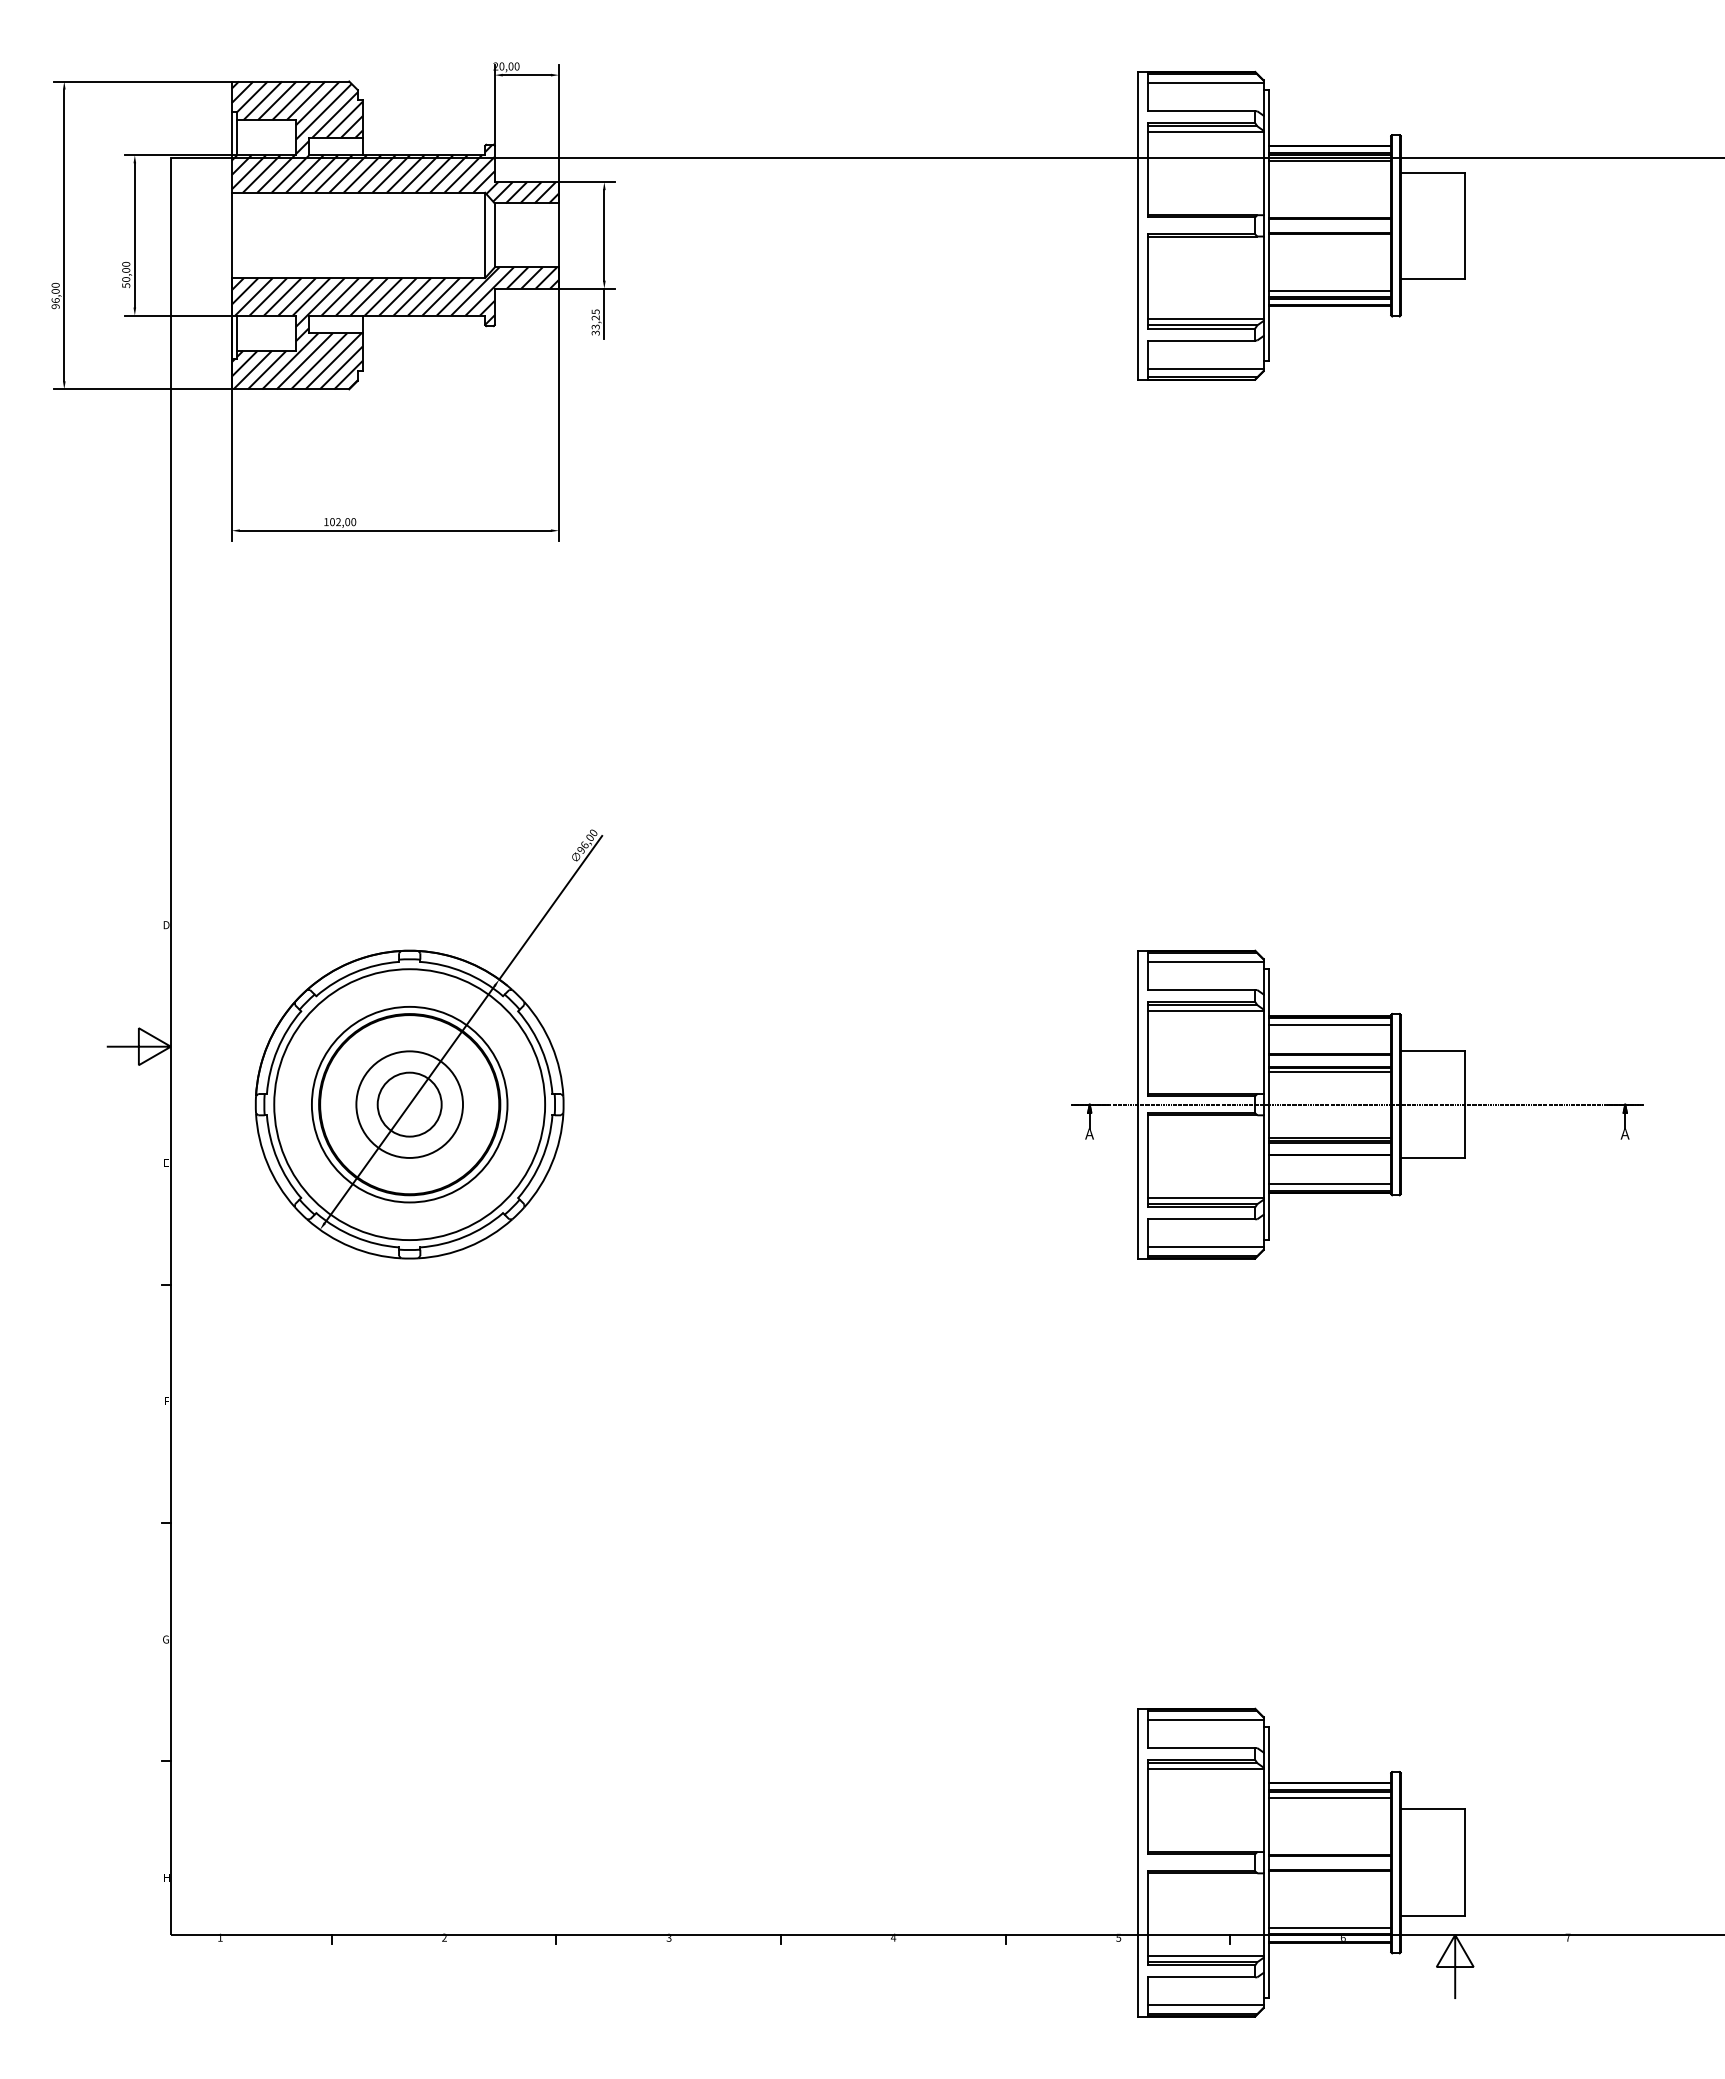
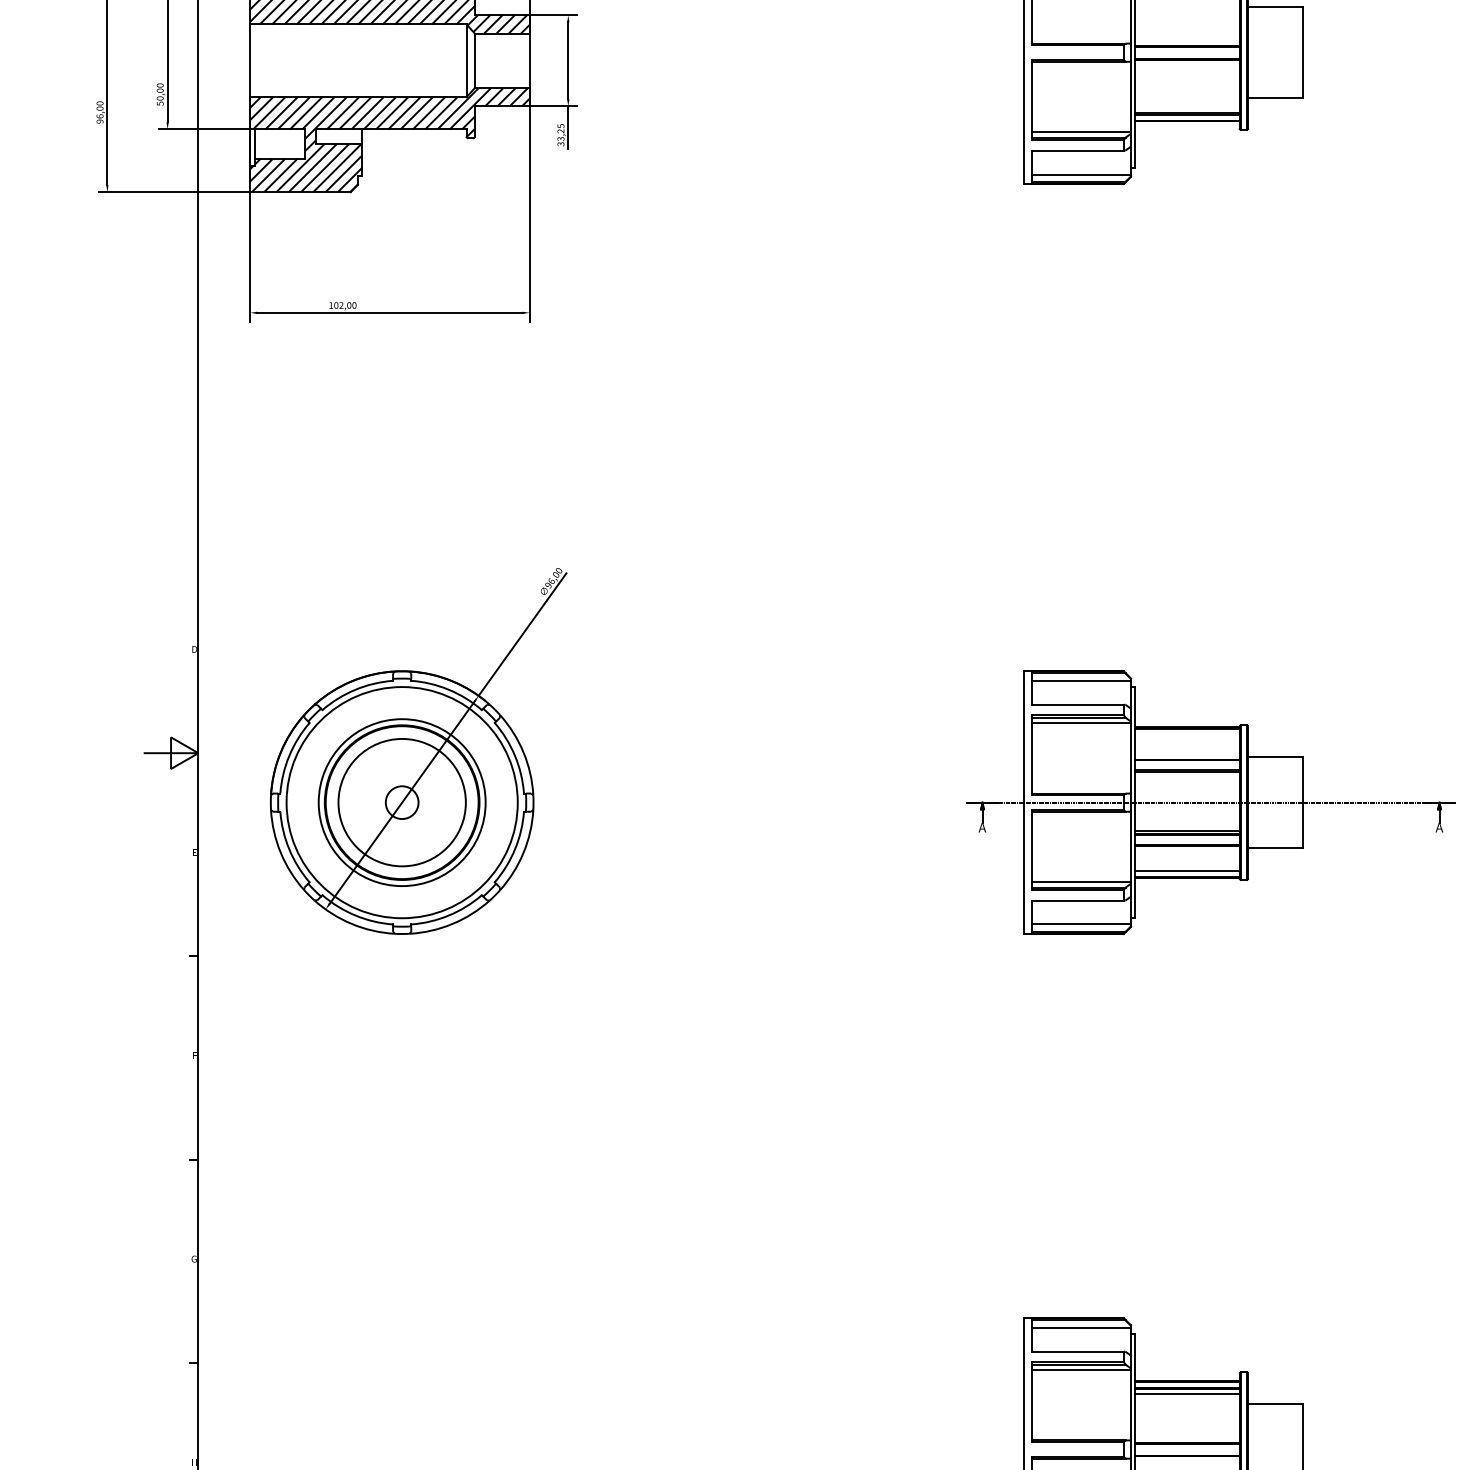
line: (1329, 290) -> (1187, 107), removed
line: (1329, 1024) -> (1187, 734), removed
line: (1329, 1071) -> (1187, 774), removed
circle: (409, 1104) -> (402, 802), size x0.6
circle: (409, 1104) -> (402, 802), size x1.4

